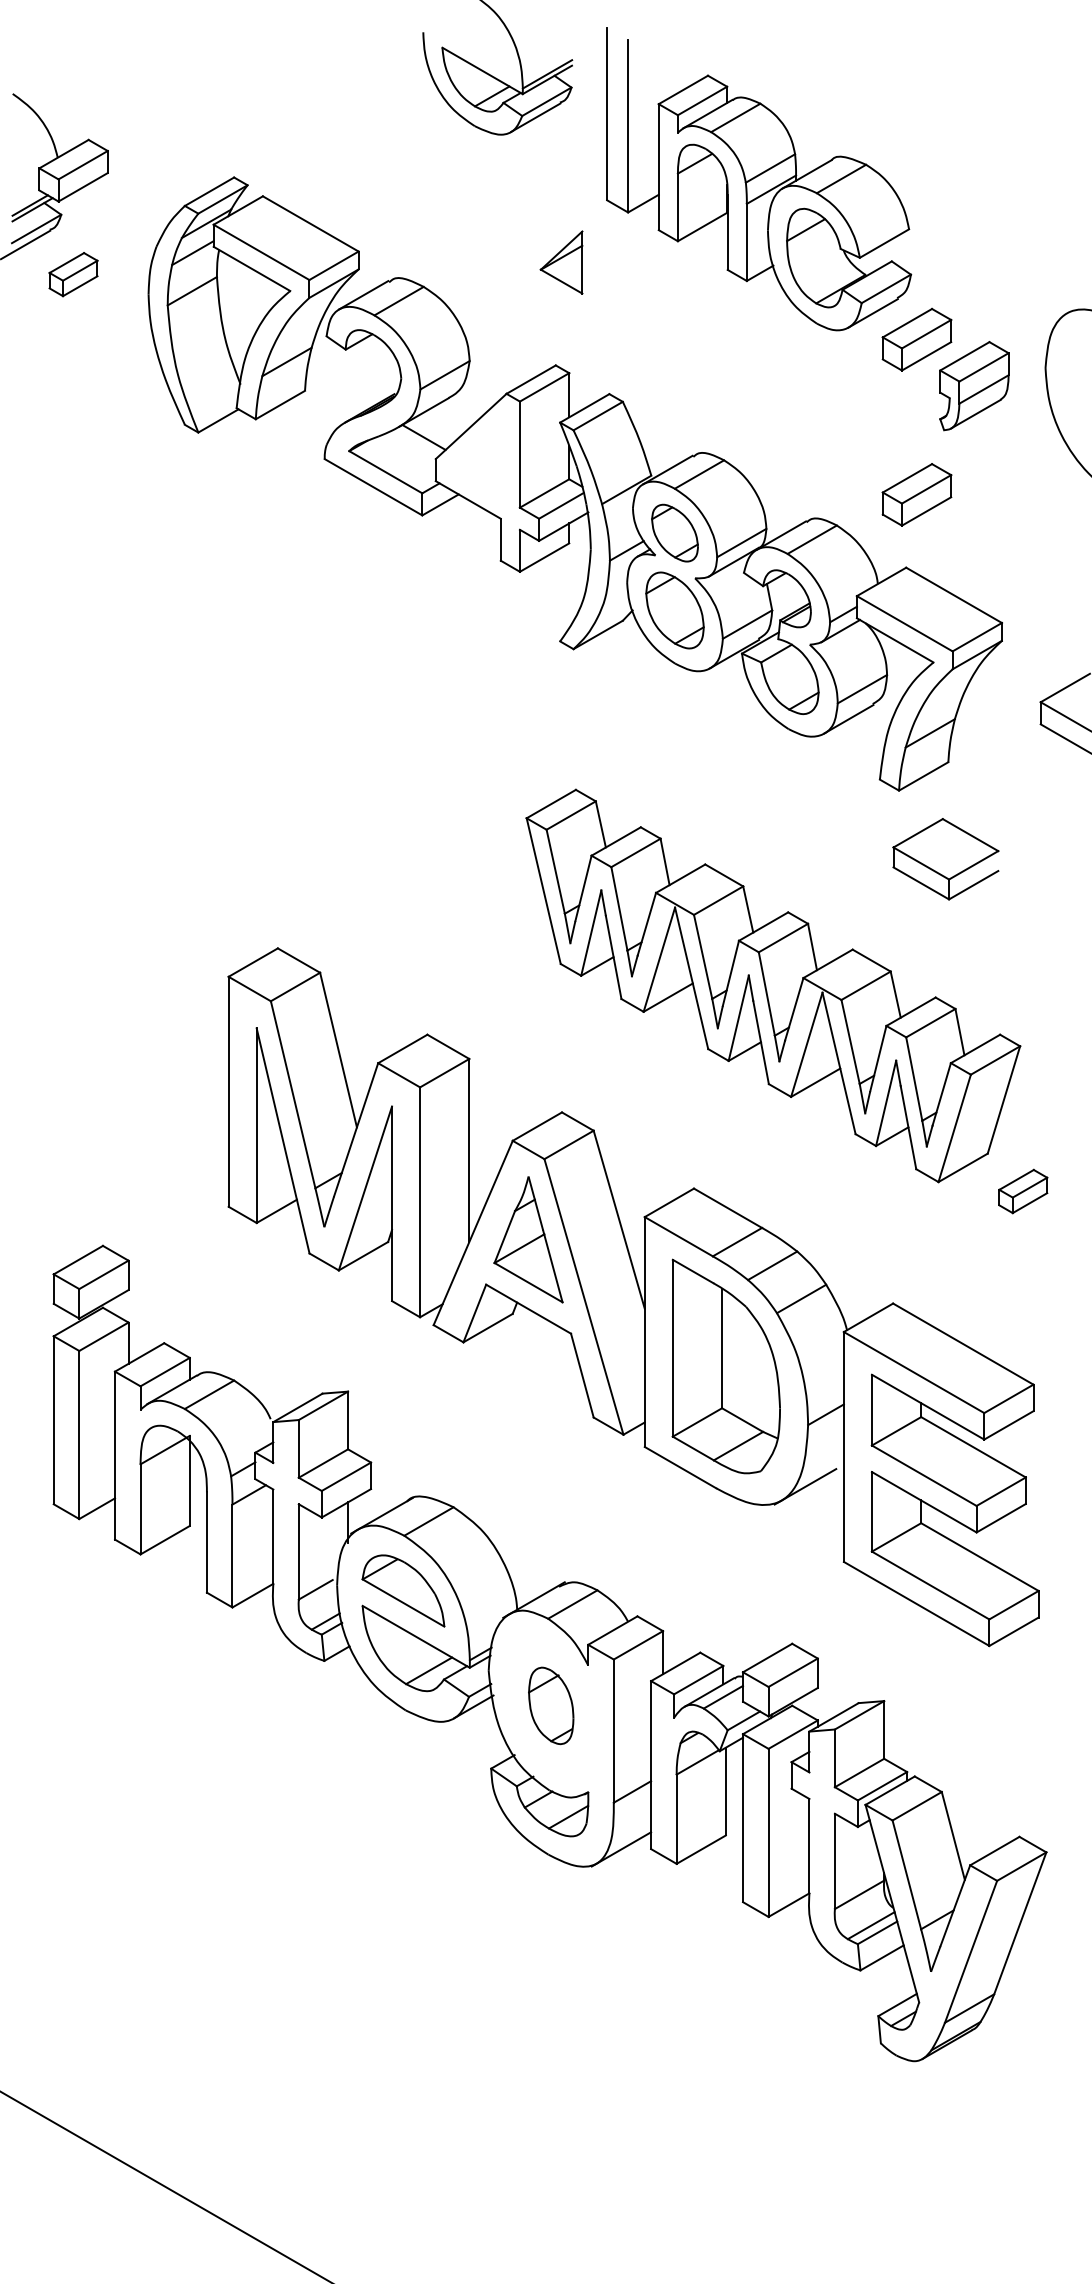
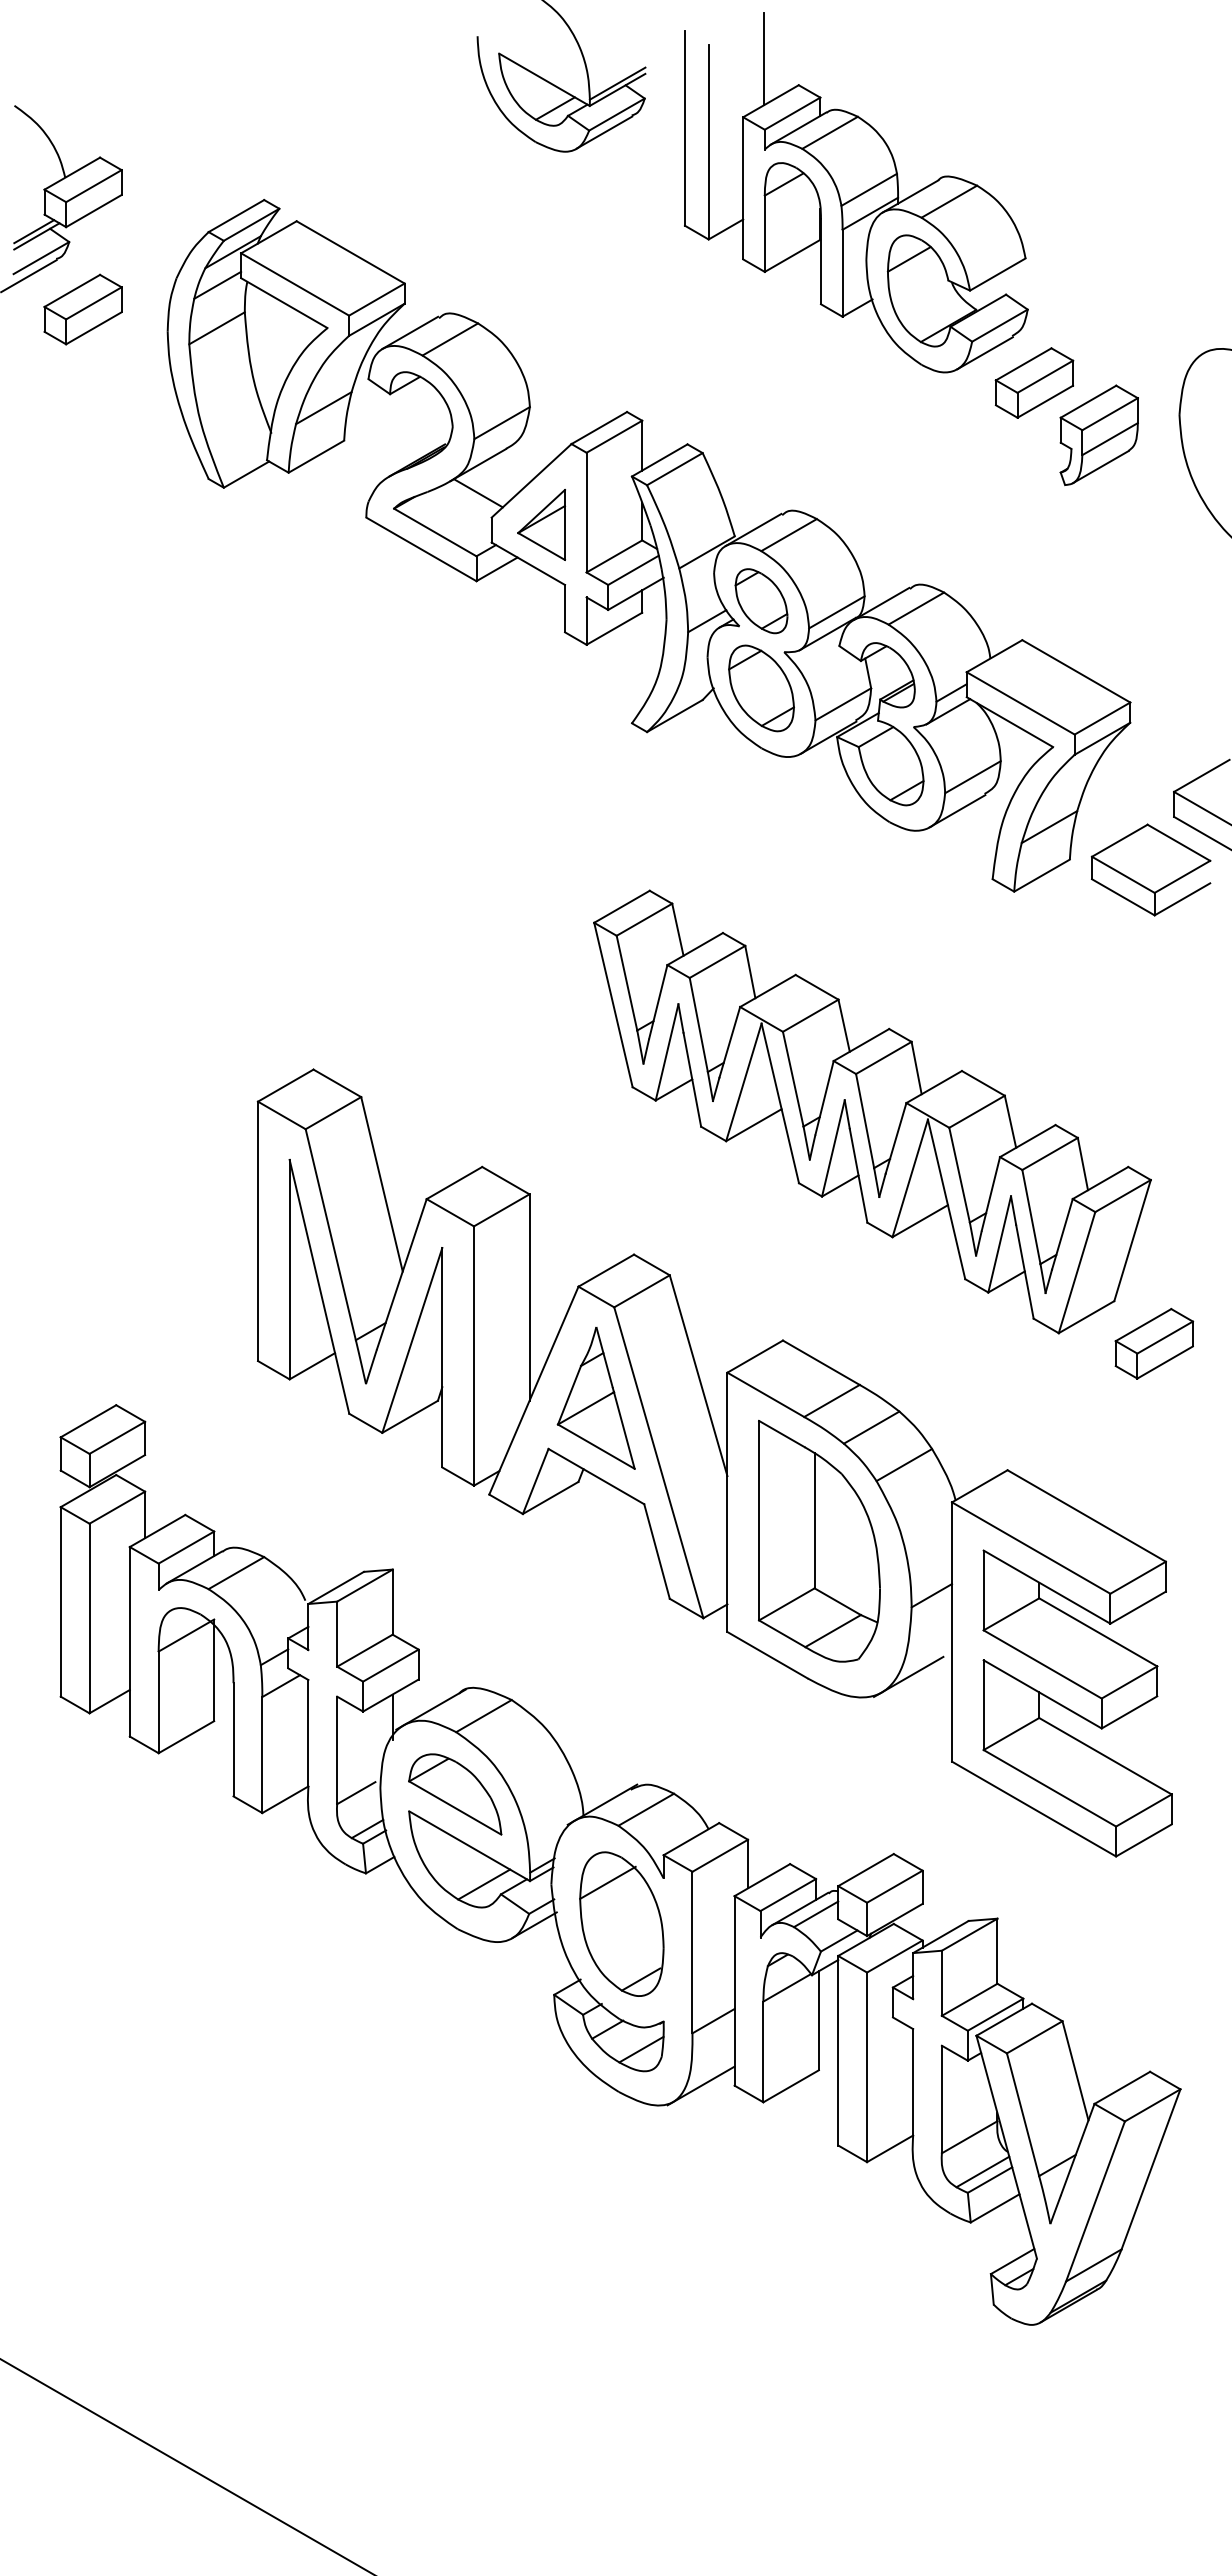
line: (677, 52) -> (764, 58), added
part: (561, 262) -> (541, 524), moved
part: (73, 274) -> (82, 309), size x1.43
part: (917, 494) -> (1034, 557), removed
part: (945, 858) -> (1150, 869), moved
part: (1023, 1191) -> (1154, 1343), size x1.43
part: (550, 1705) -> (621, 1923), size x1.67

